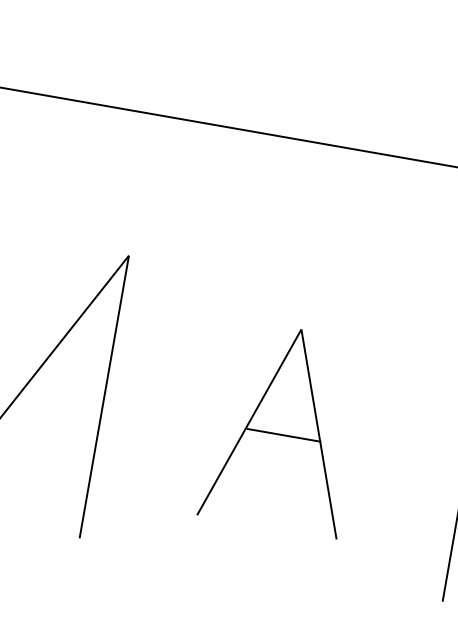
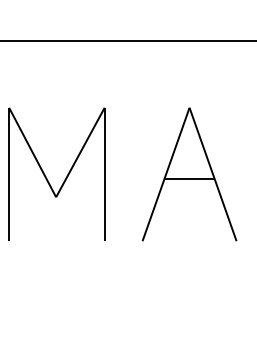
part: (284, 428) -> (189, 174), size x1.43

